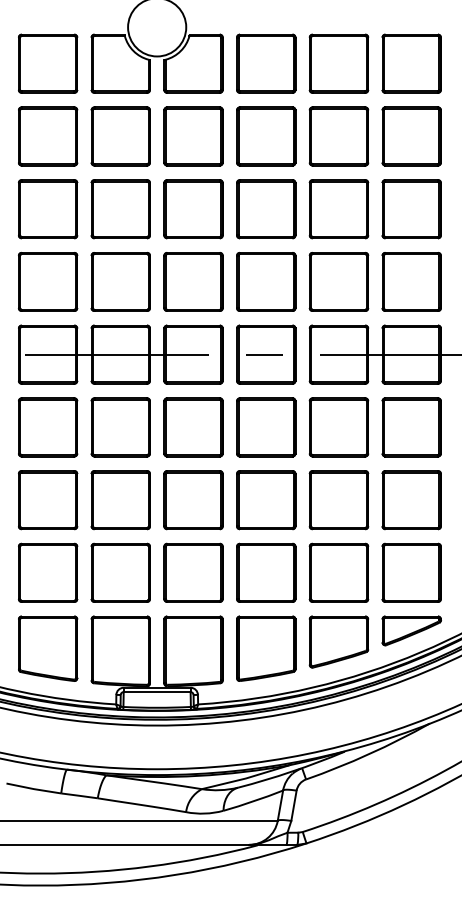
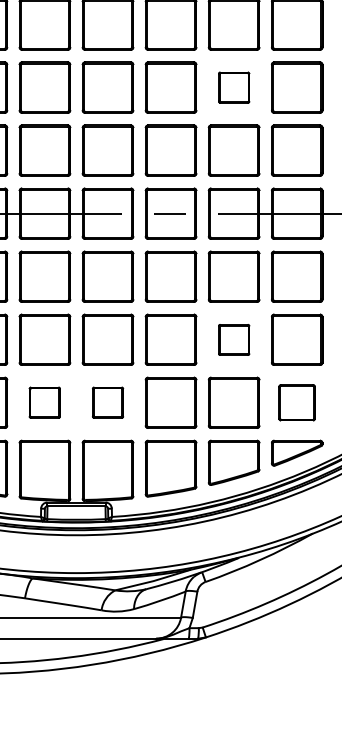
part: (338, 209) -> (233, 87), size x0.6
part: (338, 500) -> (233, 340), size x0.6
part: (120, 572) -> (44, 402), size x0.6
part: (193, 572) -> (107, 402), size x0.6
part: (411, 572) -> (296, 402), size x0.7

